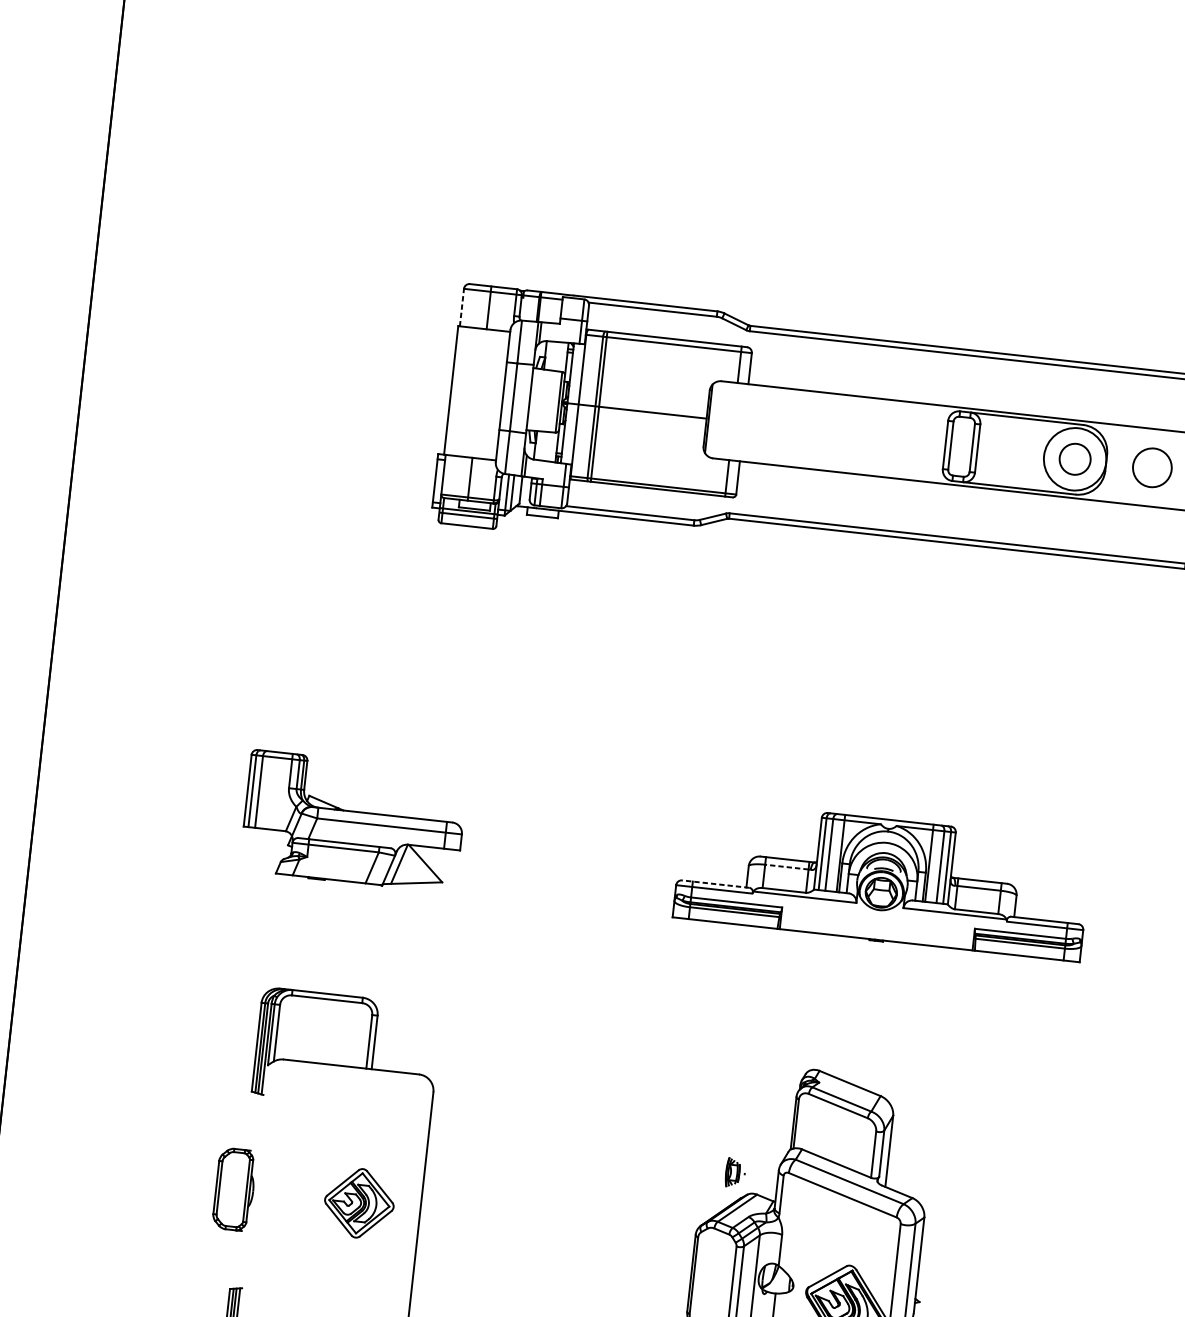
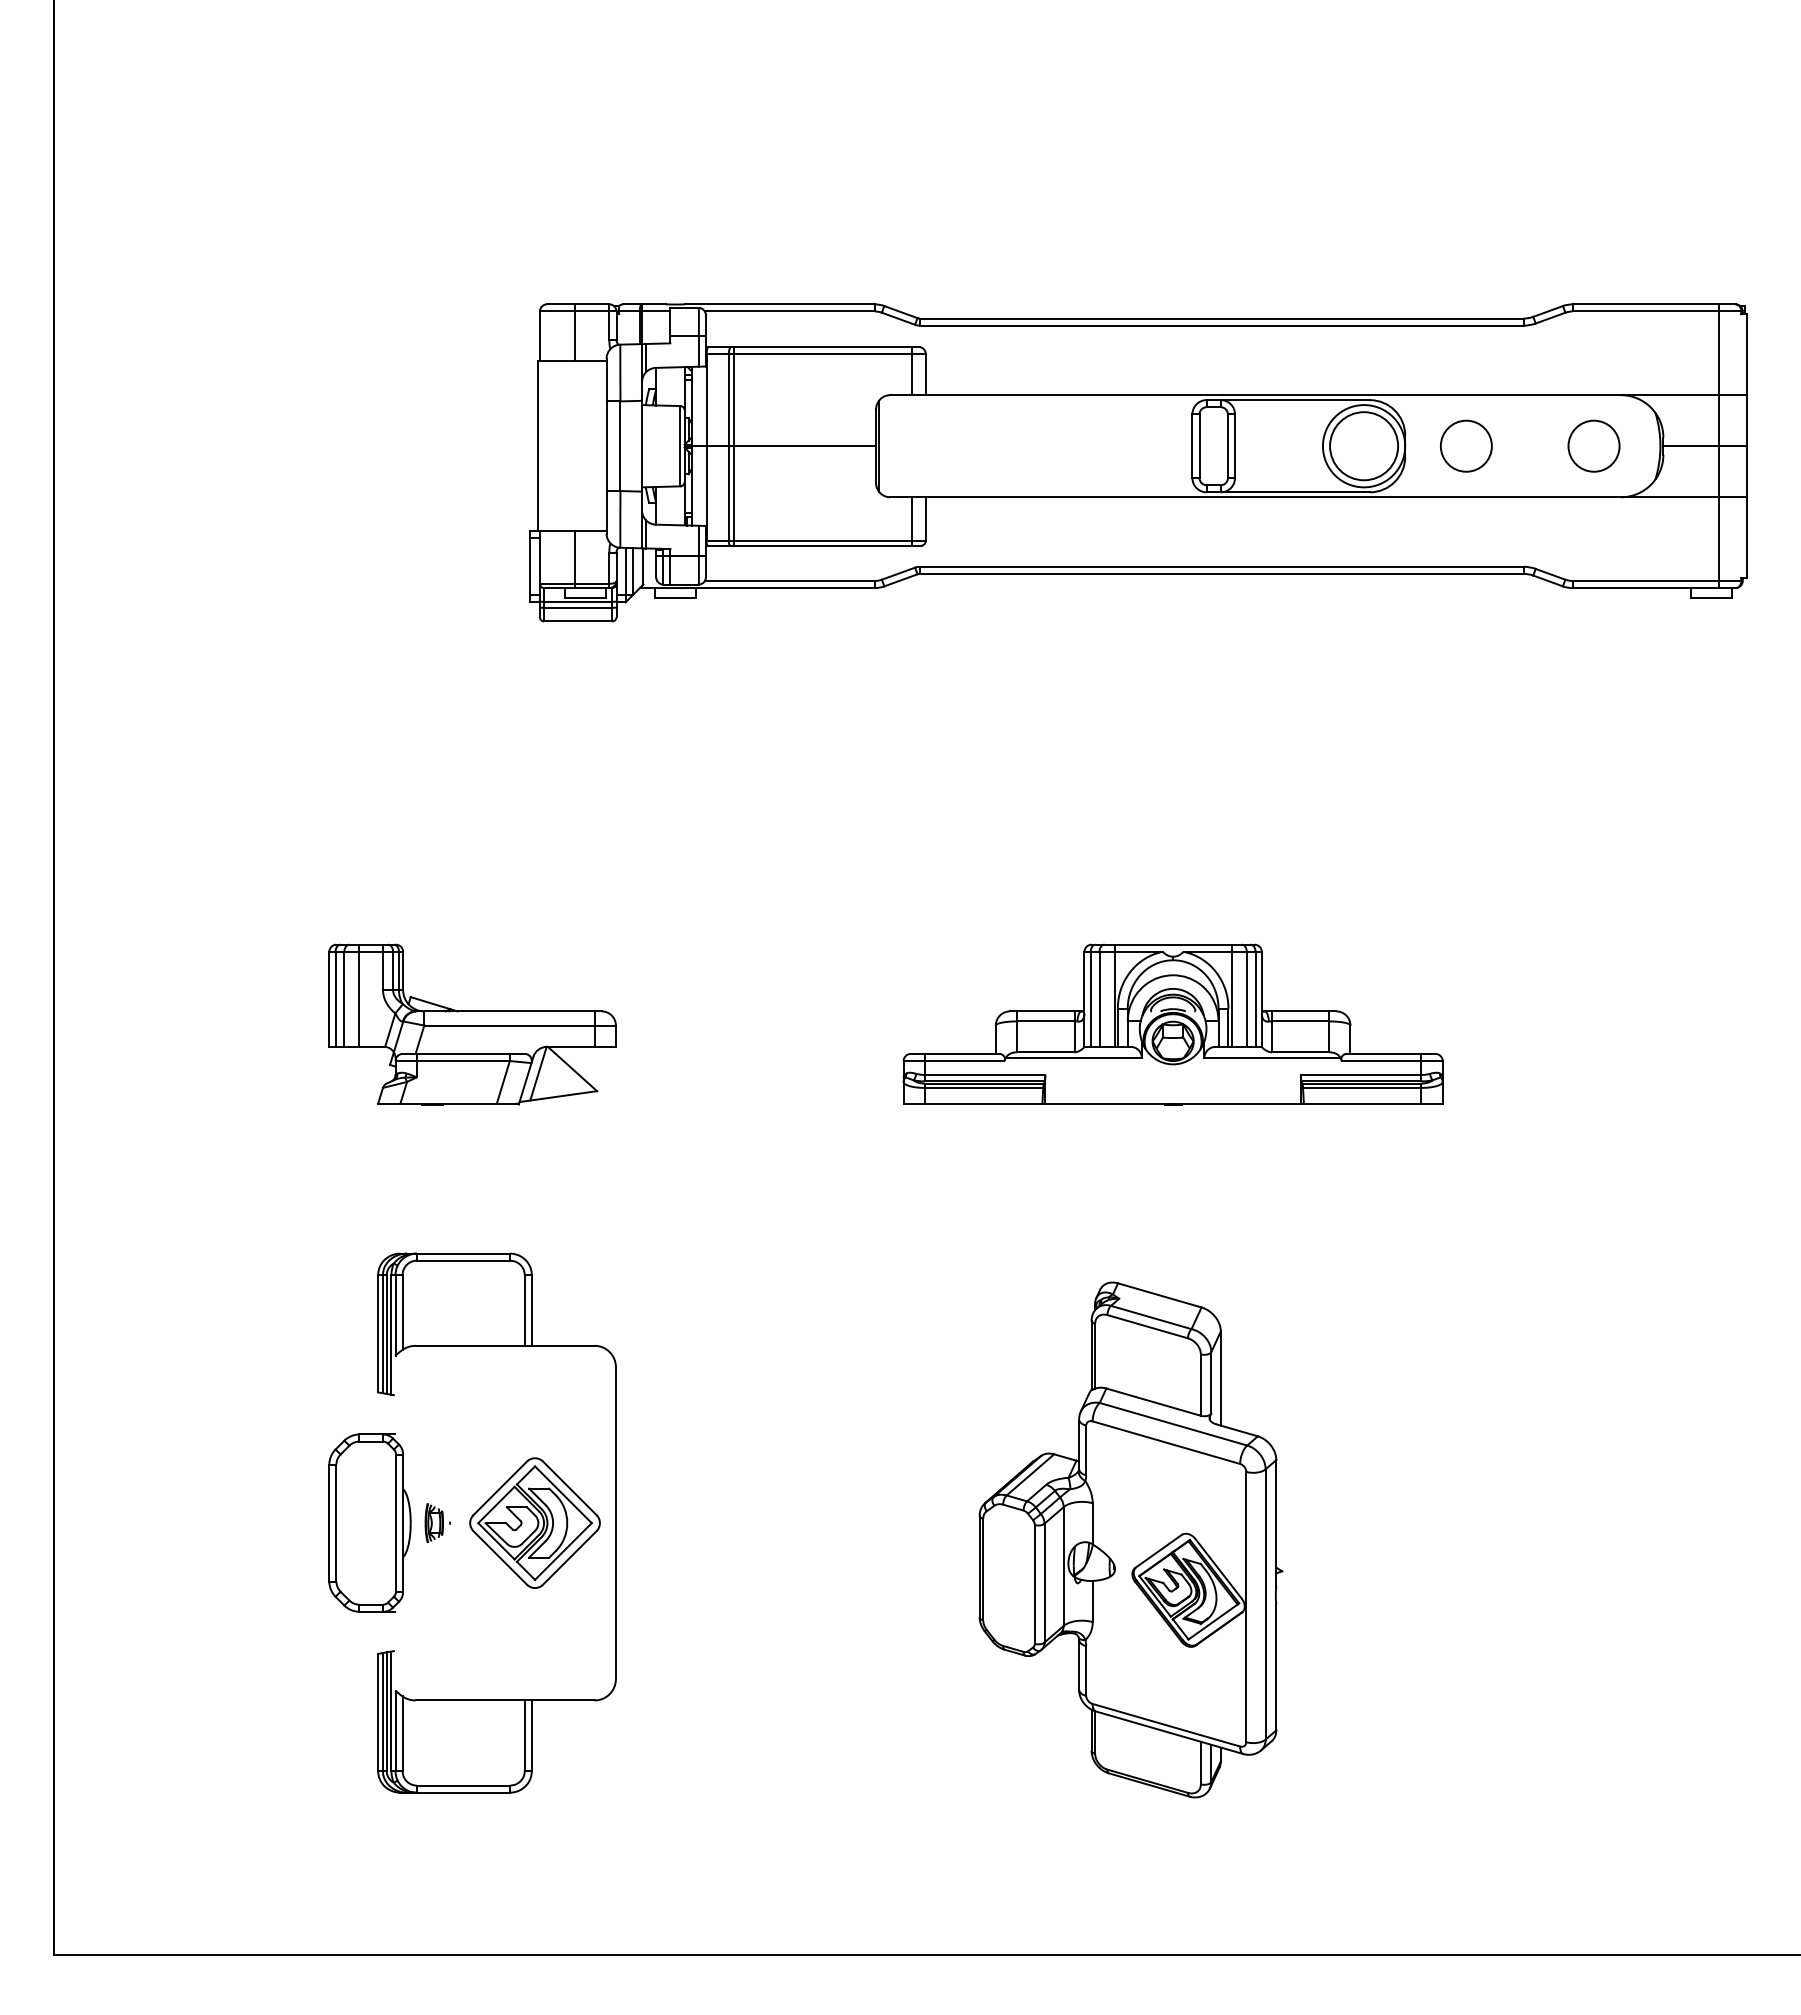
line: (461, 307) -> (539, 336), dashed -> solid
circle: (1075, 459) -> (1364, 446), size x1.67
line: (270, 790) -> (359, 995), added
line: (786, 867) -> (1045, 1021), dashed -> solid
line: (716, 883) -> (955, 1053), dashed -> solid
part: (735, 1172) -> (437, 1522), moved
part: (234, 1189) -> (369, 1522), size x1.67
part: (359, 1202) -> (534, 1522), size x1.43

